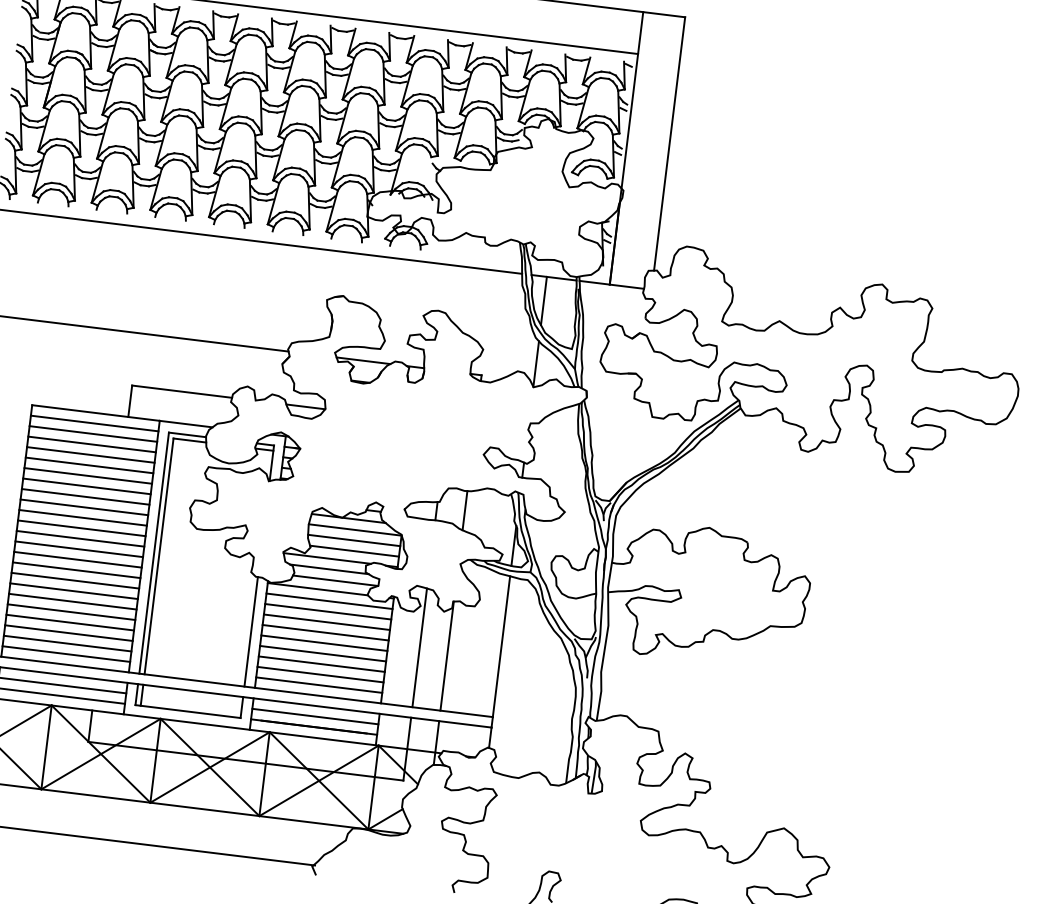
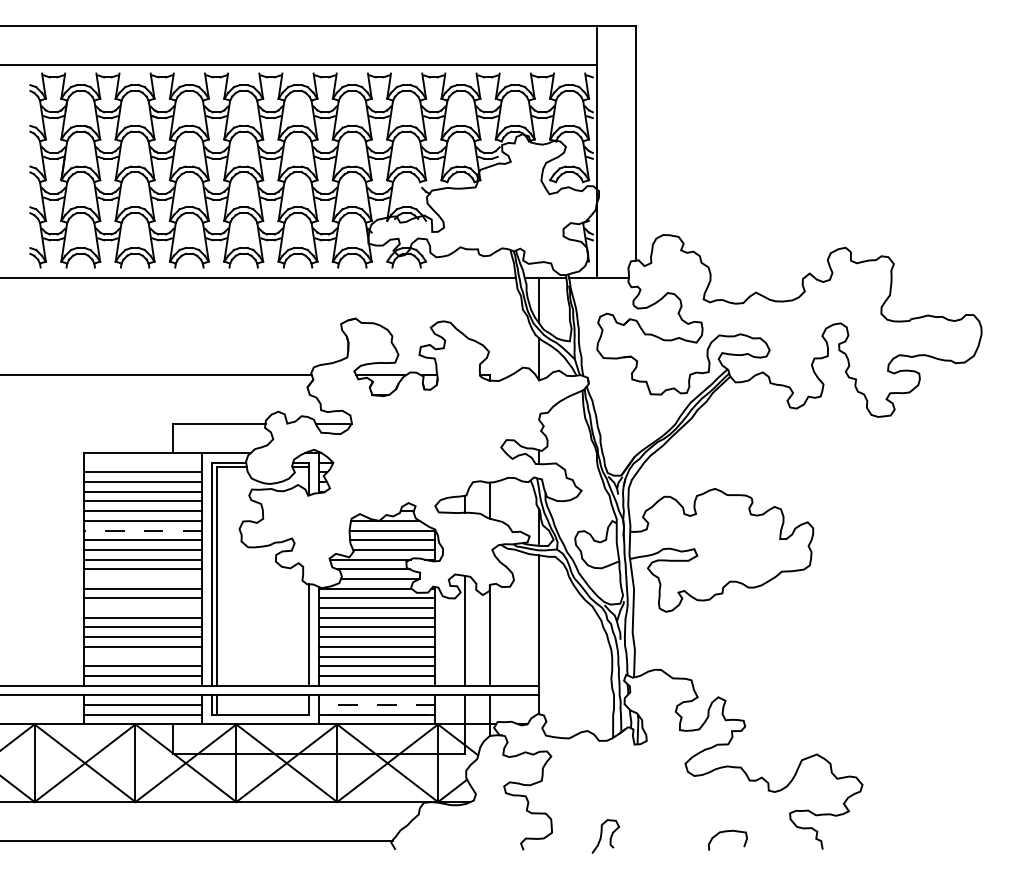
line: (95, 423) -> (143, 462), removed
line: (85, 496) -> (142, 530), solid -> dashed
line: (79, 549) -> (143, 579), removed
line: (75, 581) -> (143, 608), removed
line: (69, 633) -> (143, 656), removed
line: (314, 716) -> (376, 705), solid -> dashed

